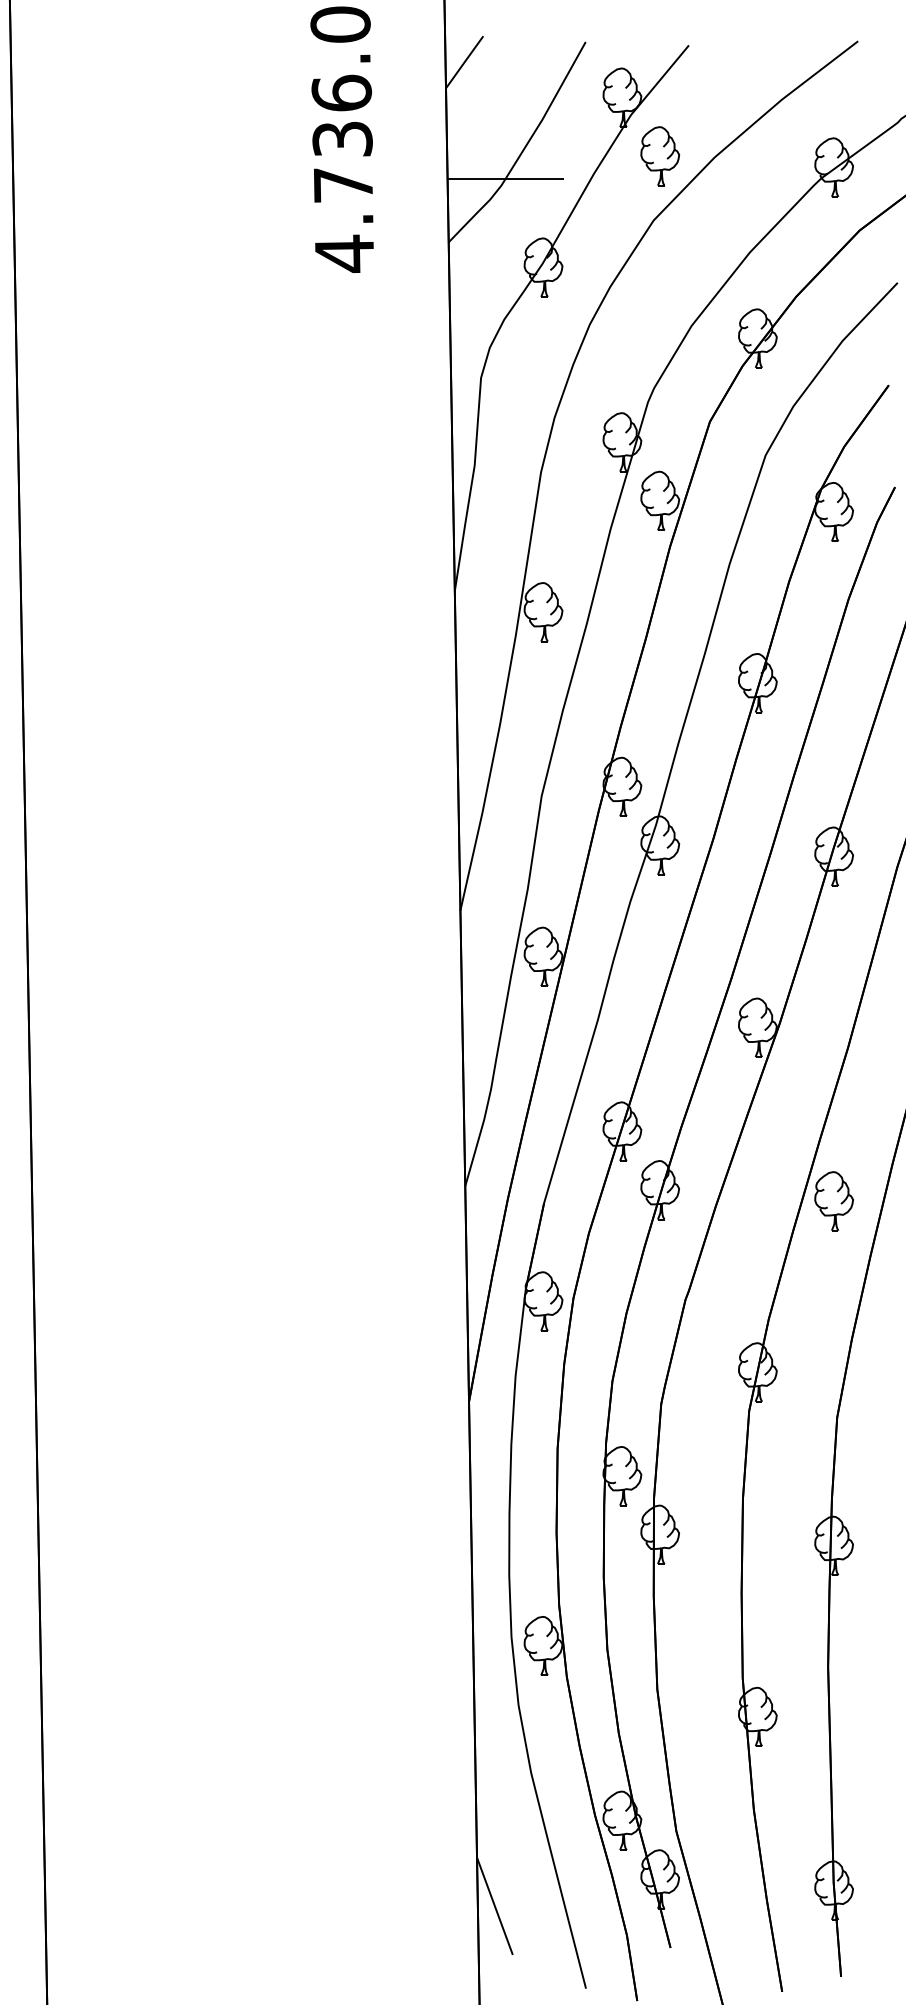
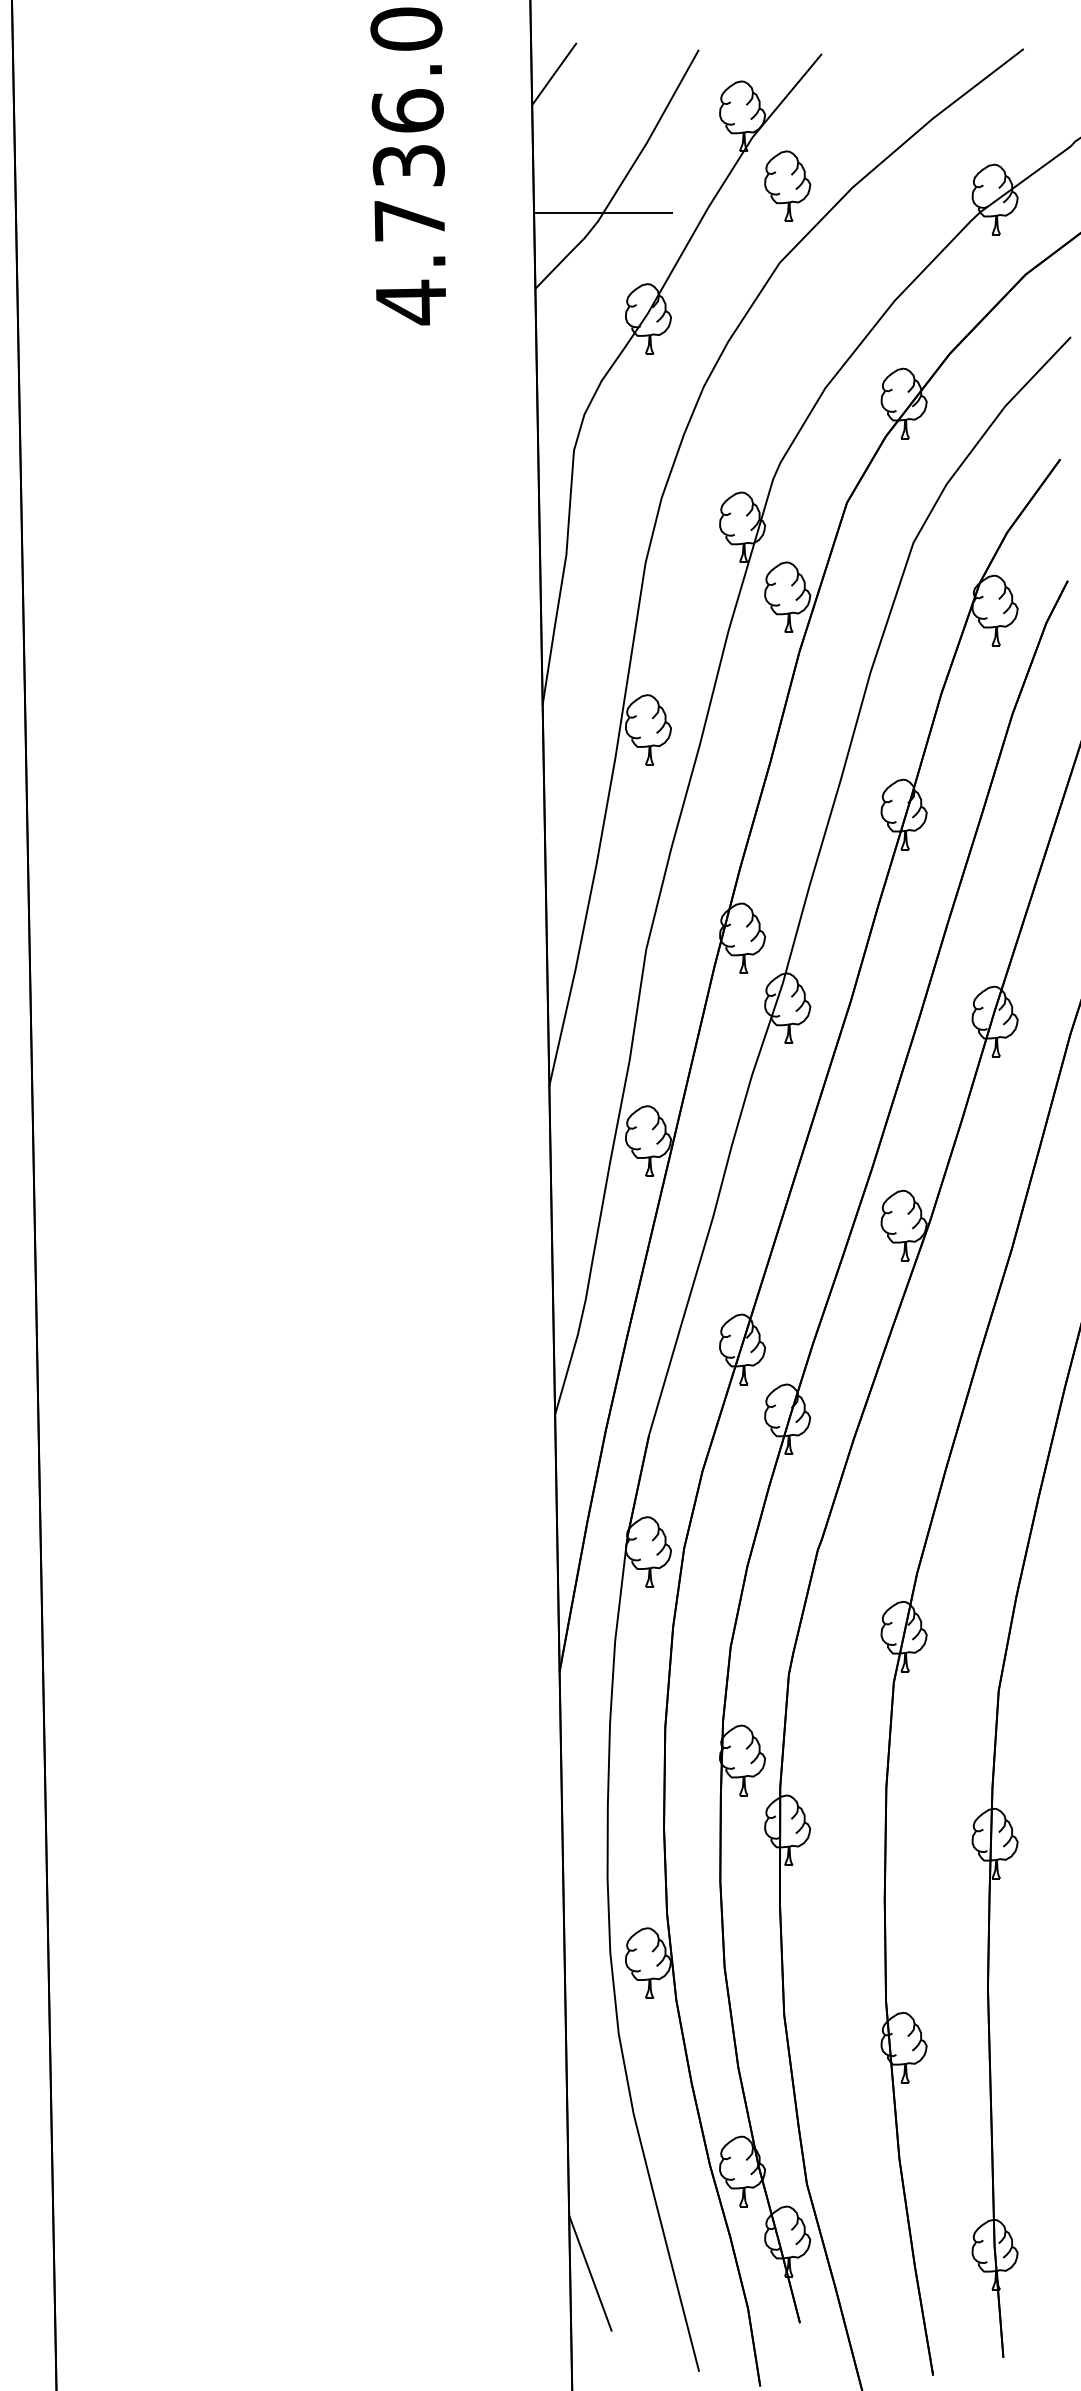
part: (833, 1201) -> (994, 1432), removed

